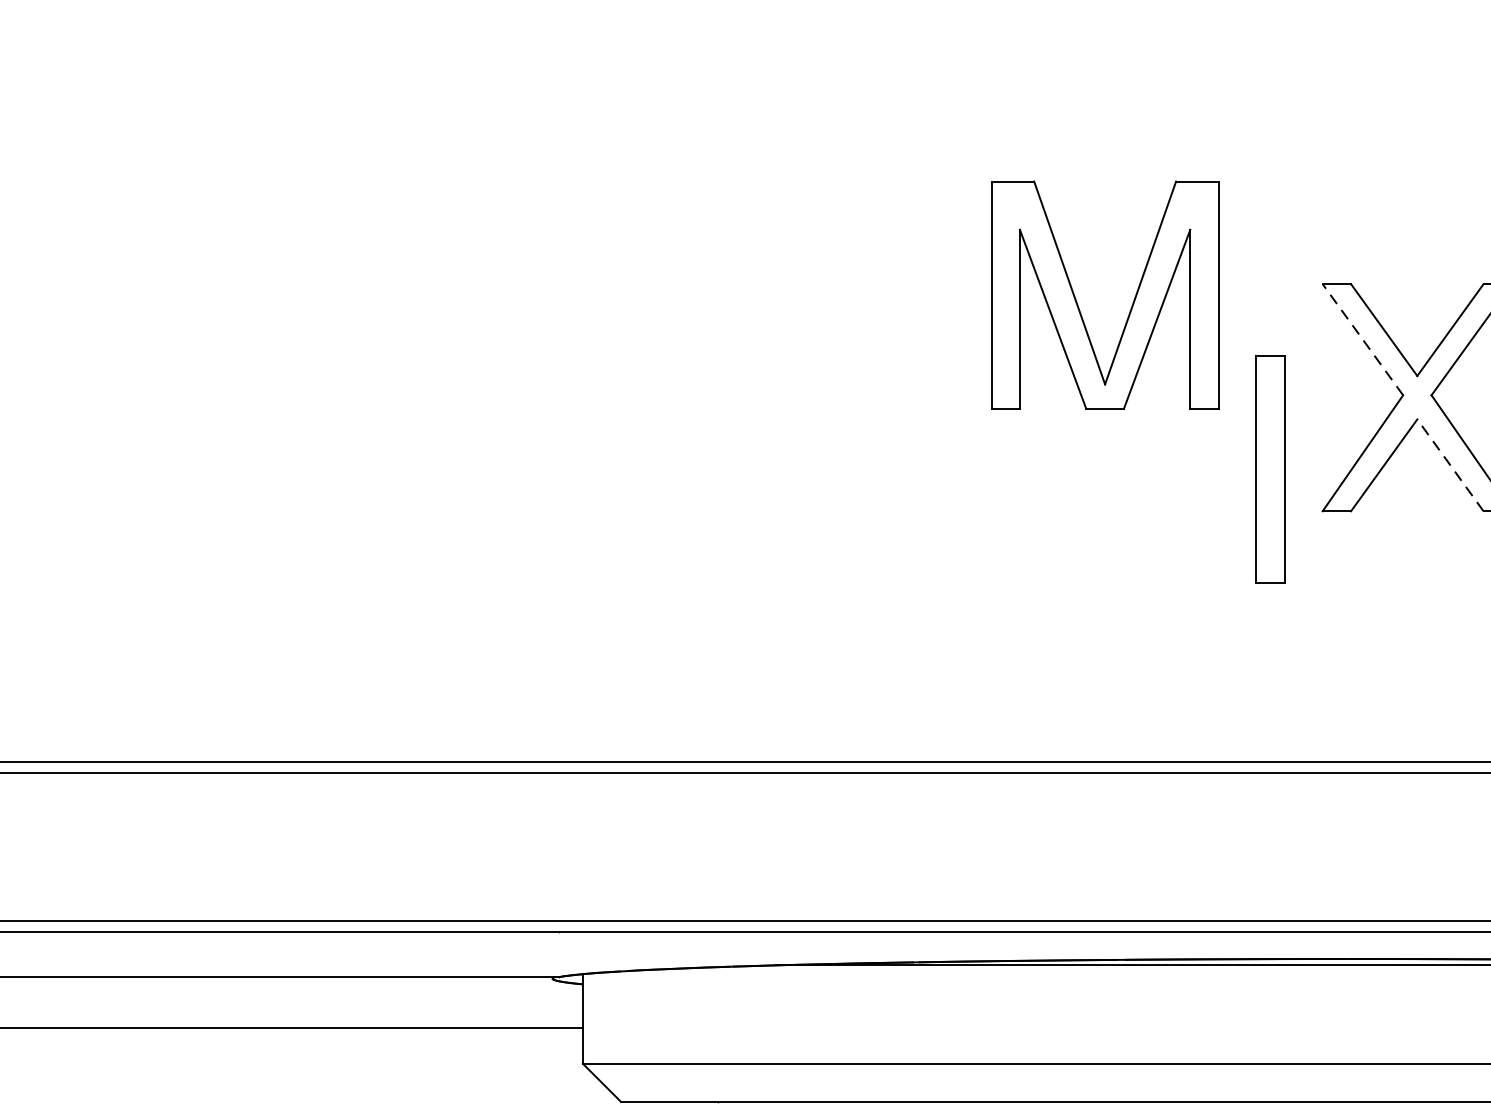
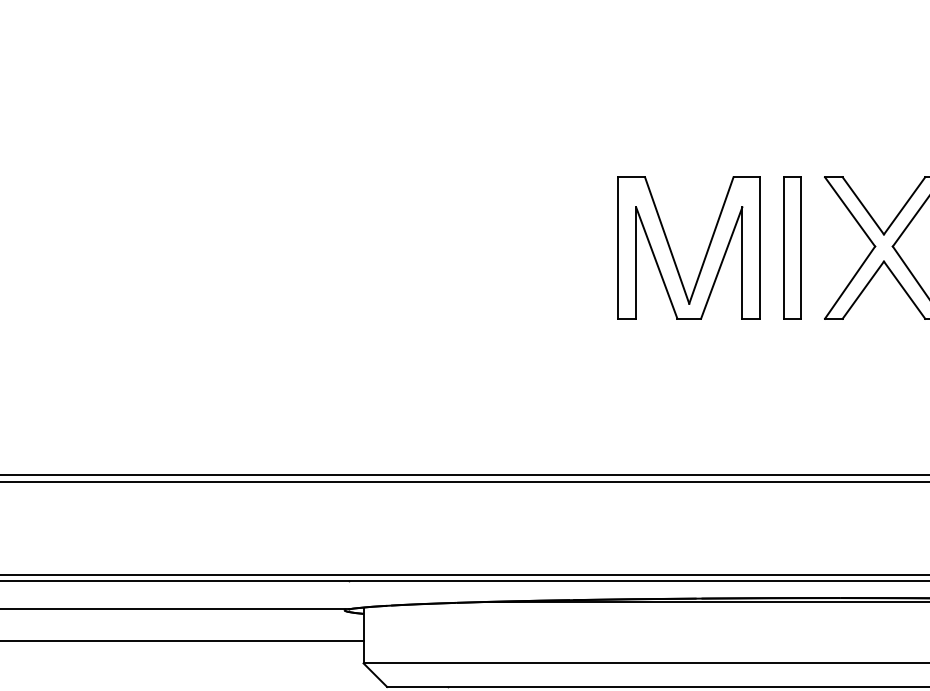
part: (1078, 302) -> (672, 252), moved
line: (1363, 339) -> (850, 211), dashed -> solid
line: (1450, 464) -> (904, 289), dashed -> solid
part: (1270, 469) -> (792, 247), moved

